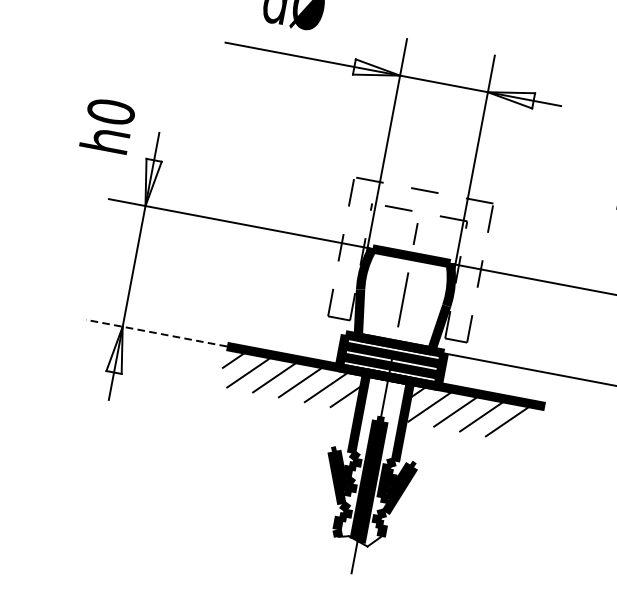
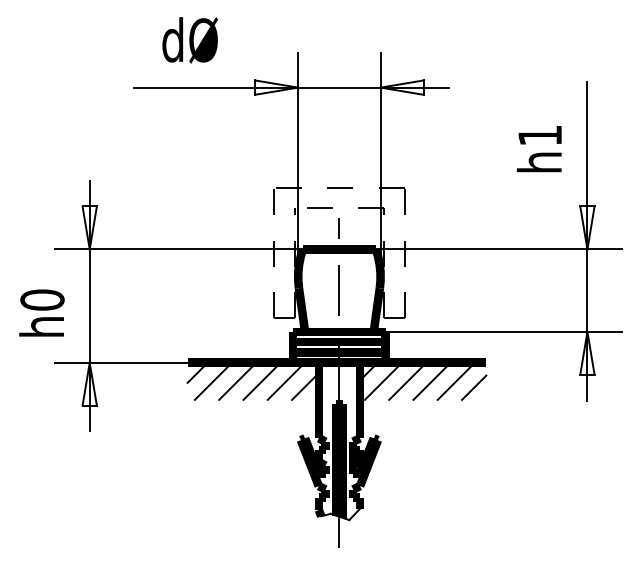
text: (107, 125) -> (41, 312), moved
line: (156, 332) -> (121, 362), dashed -> solid
line: (527, 430) -> (474, 387), added

